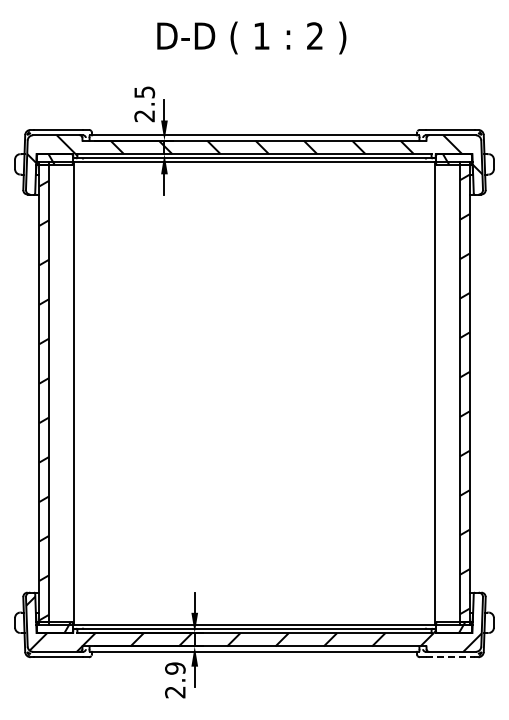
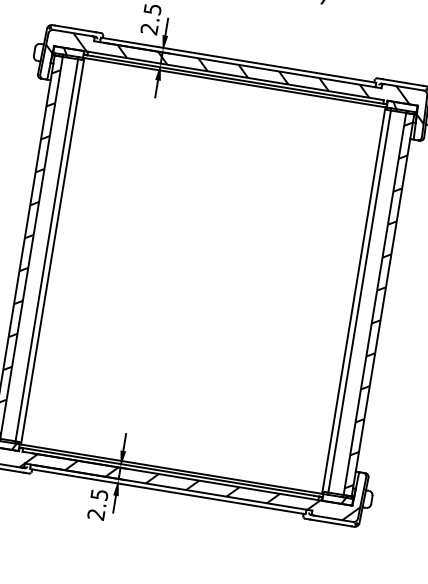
line: (67, 393) -> (47, 250), added
line: (441, 393) -> (359, 301), added
line: (450, 657) -> (330, 523), dashed -> solid
text: (175, 668) -> (99, 494), 2.9 -> 2.5

